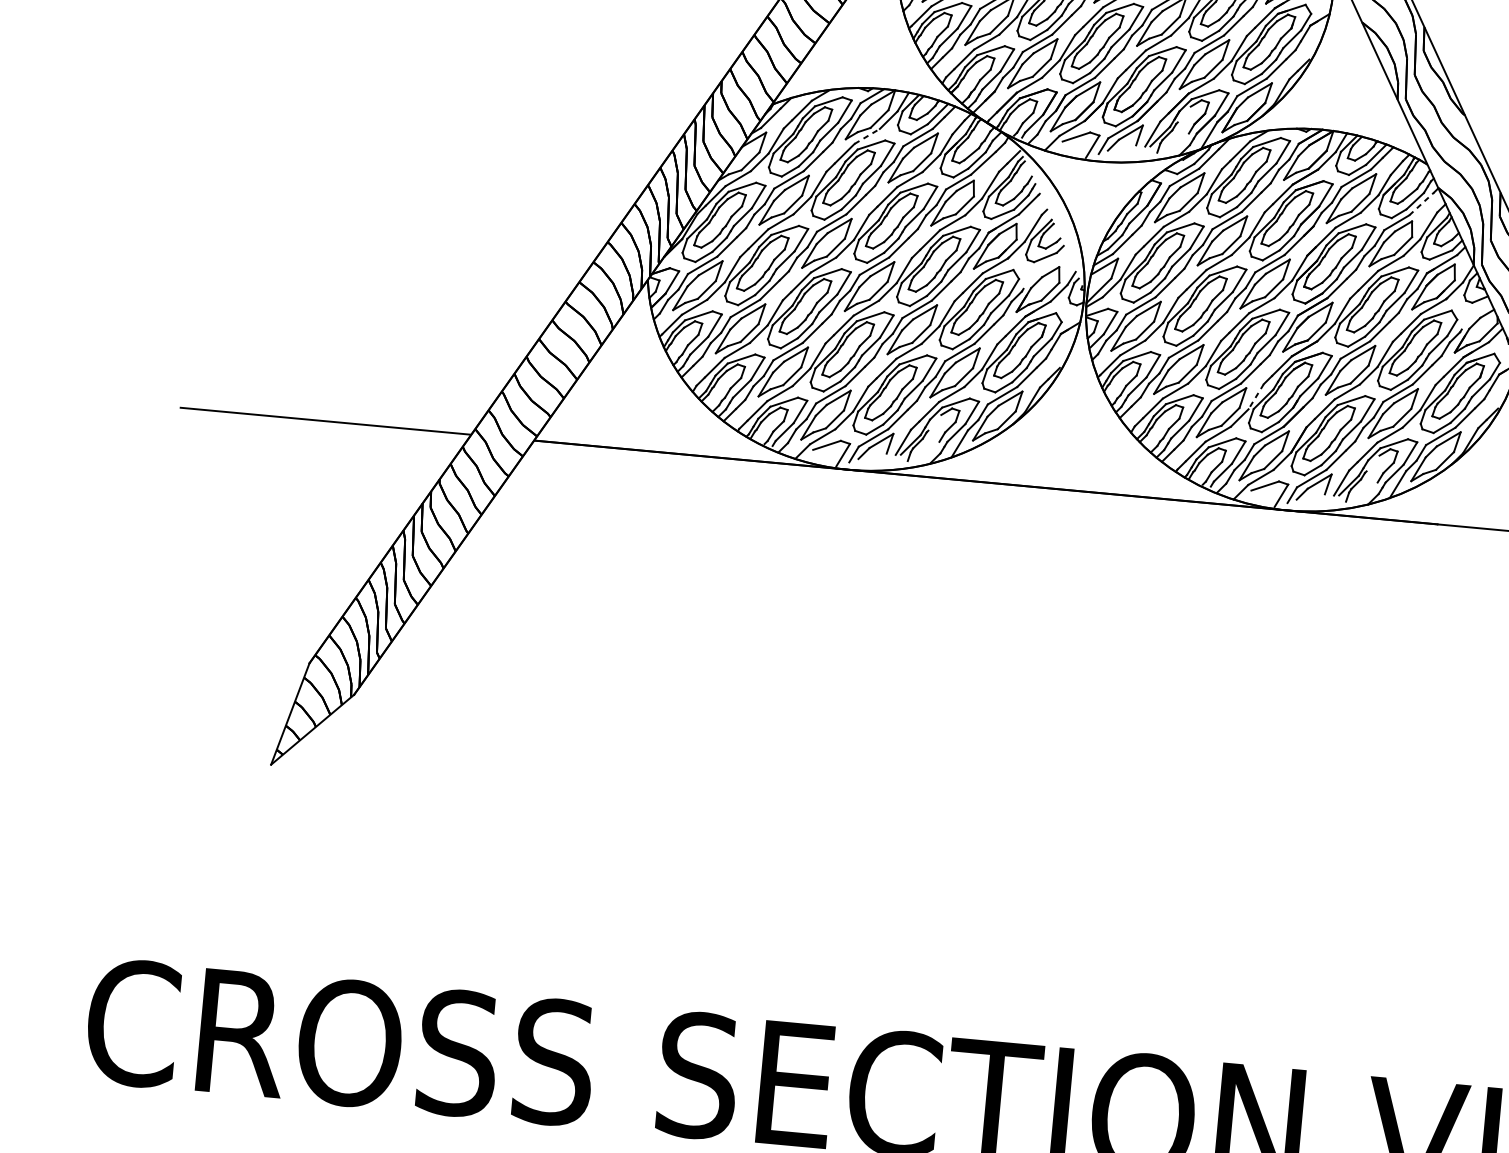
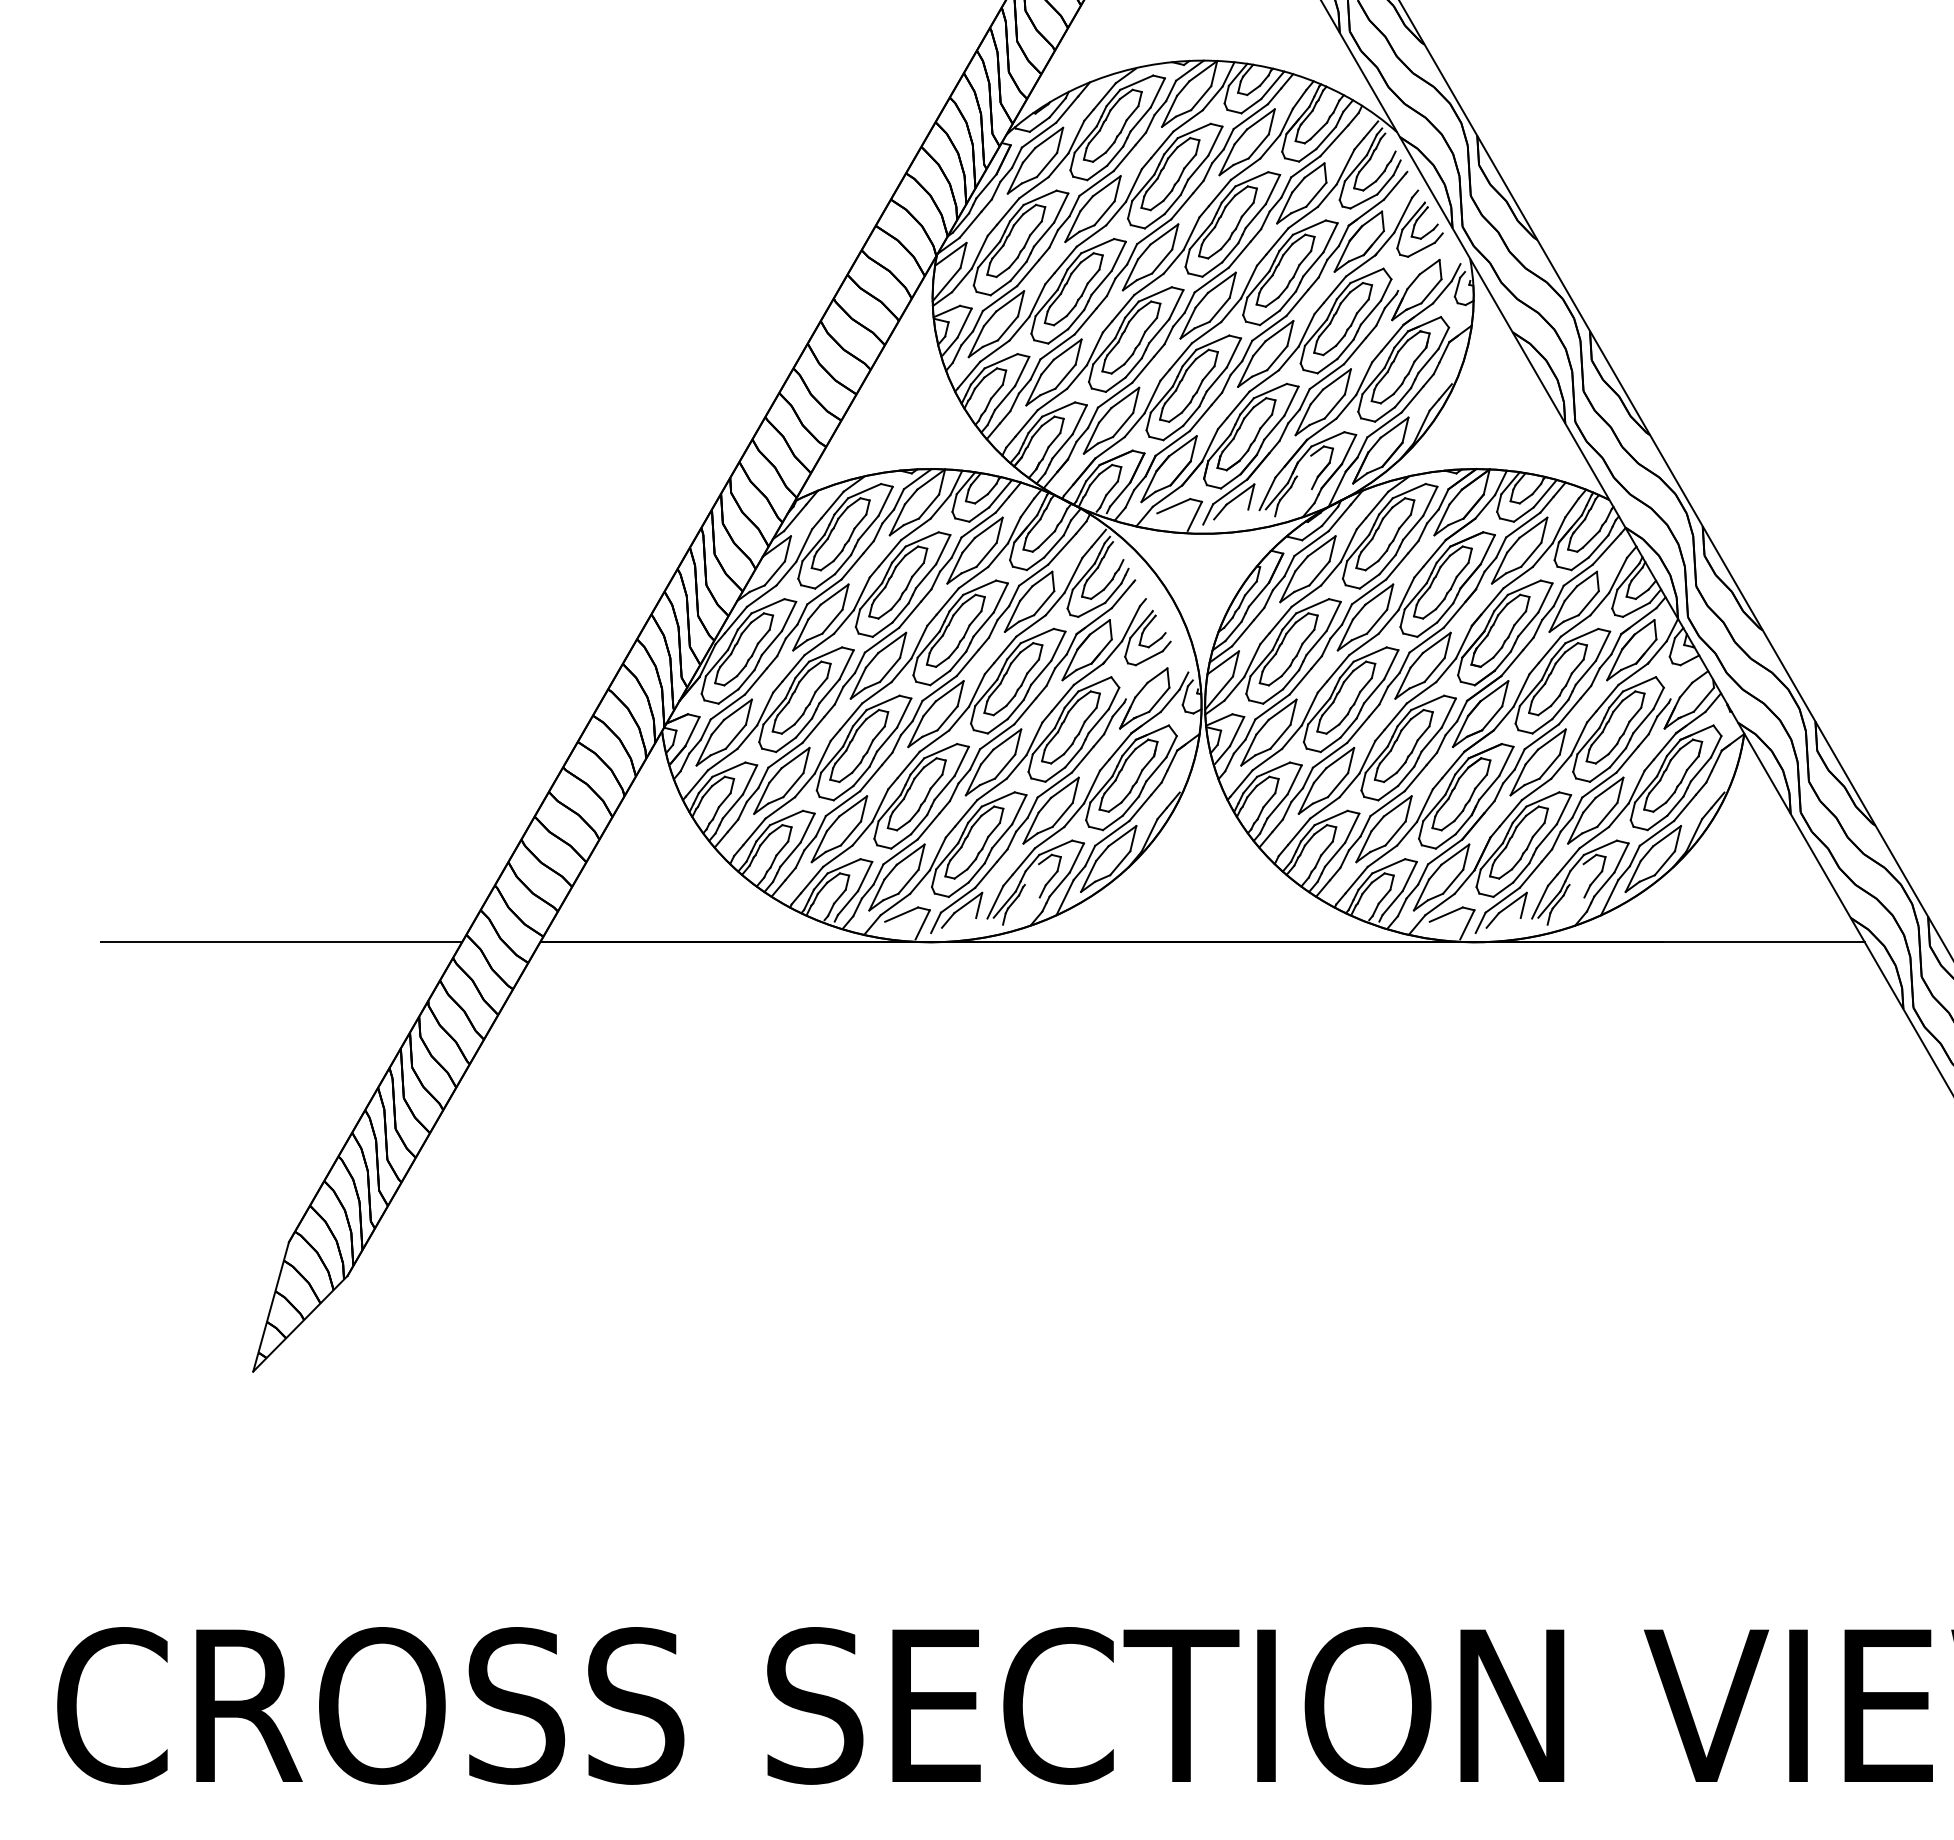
line: (867, 136) -> (916, 529), dashed -> solid
line: (1421, 204) -> (1606, 549), dashed -> solid
line: (1255, 397) -> (1424, 806), dashed -> solid

